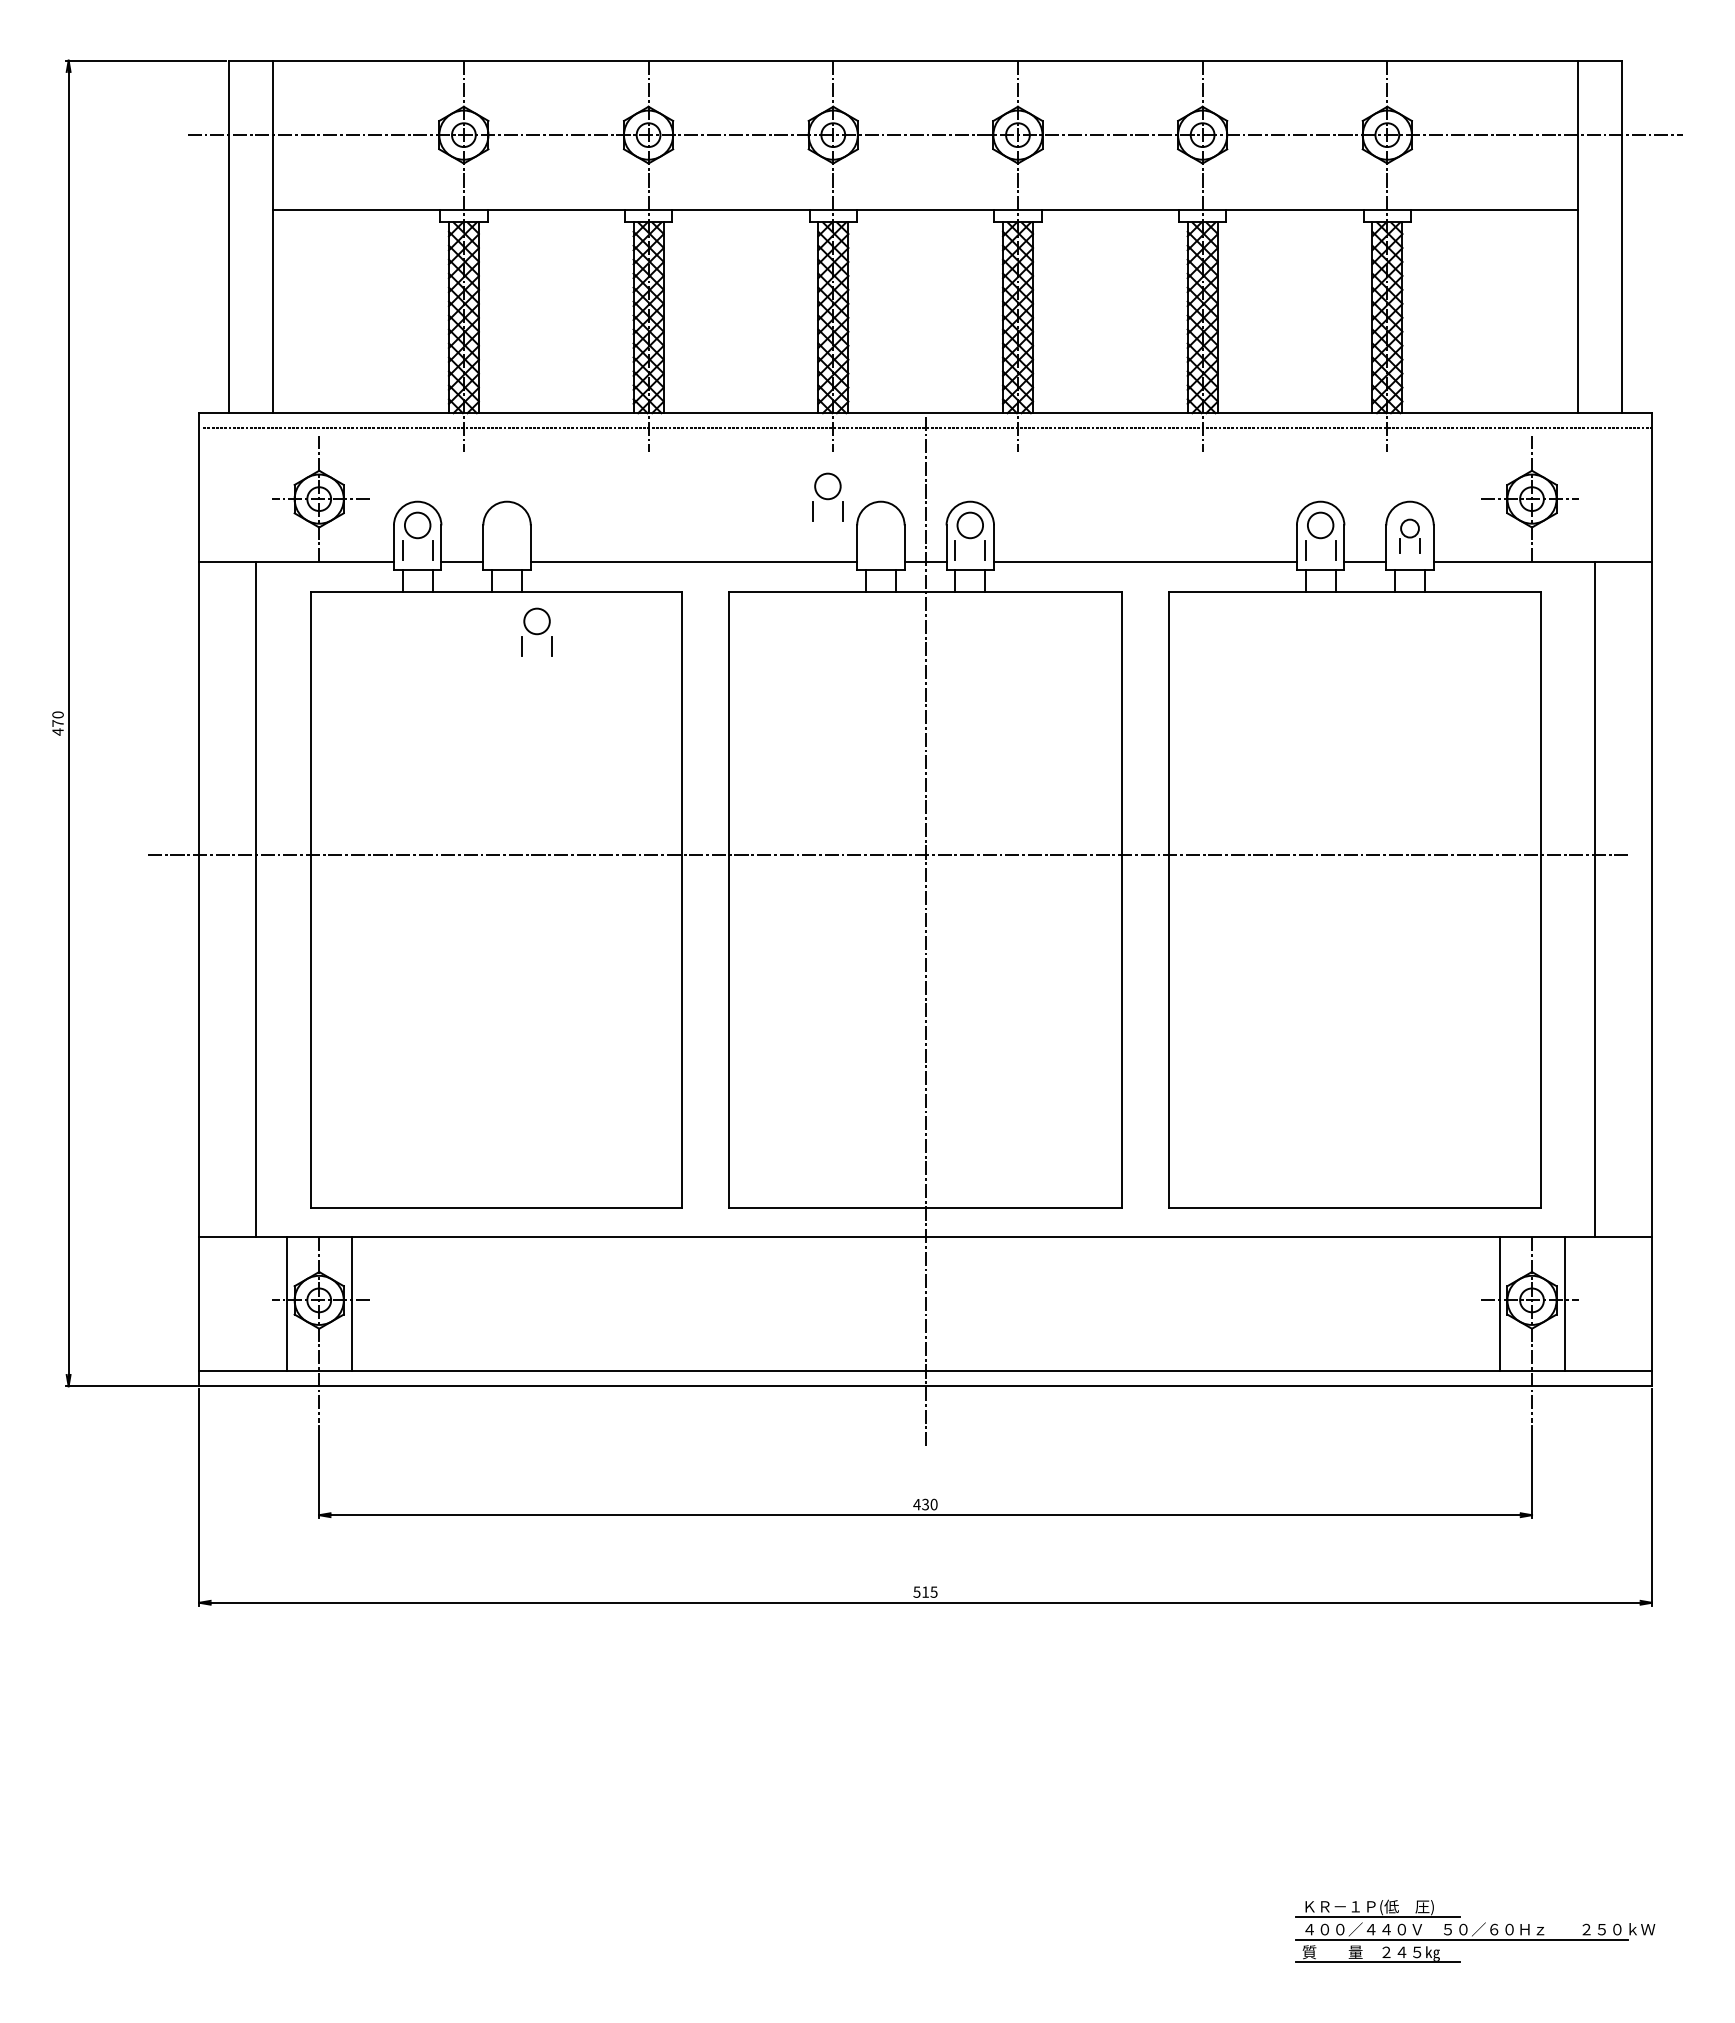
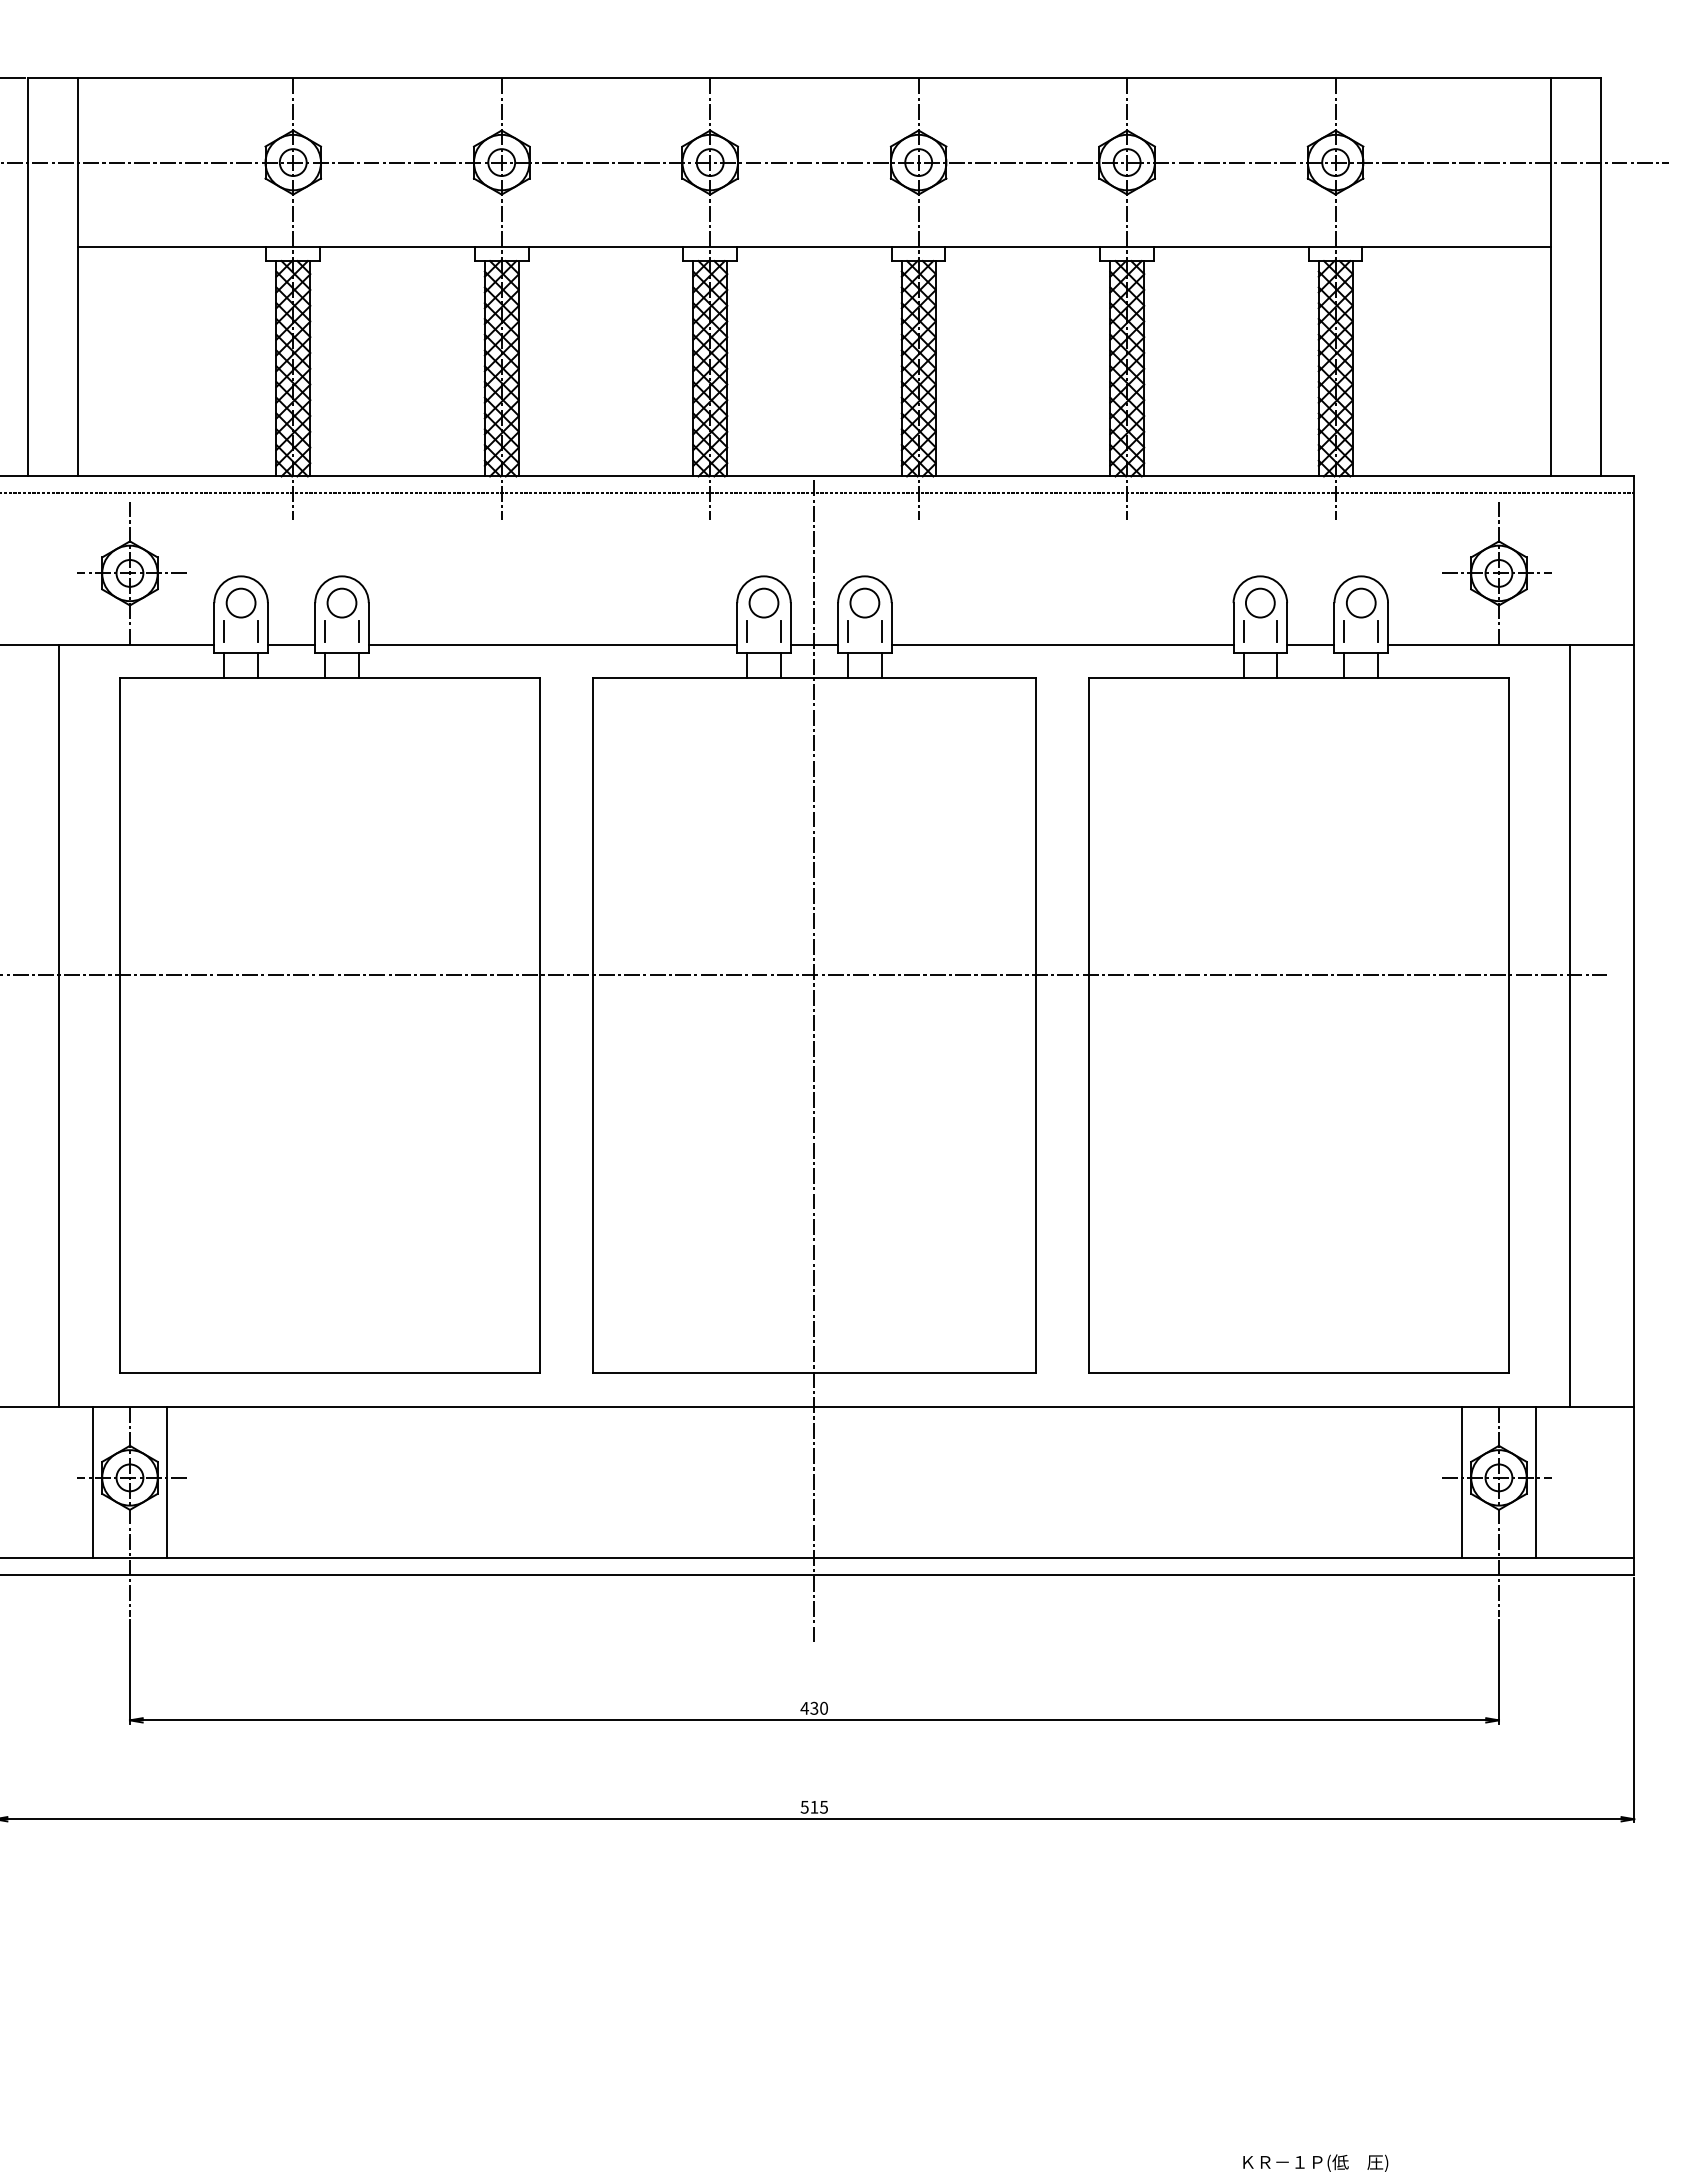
part: (827, 496) -> (763, 614), moved
part: (1409, 535) -> (1360, 614), size x1.43
part: (536, 631) -> (341, 614), moved

